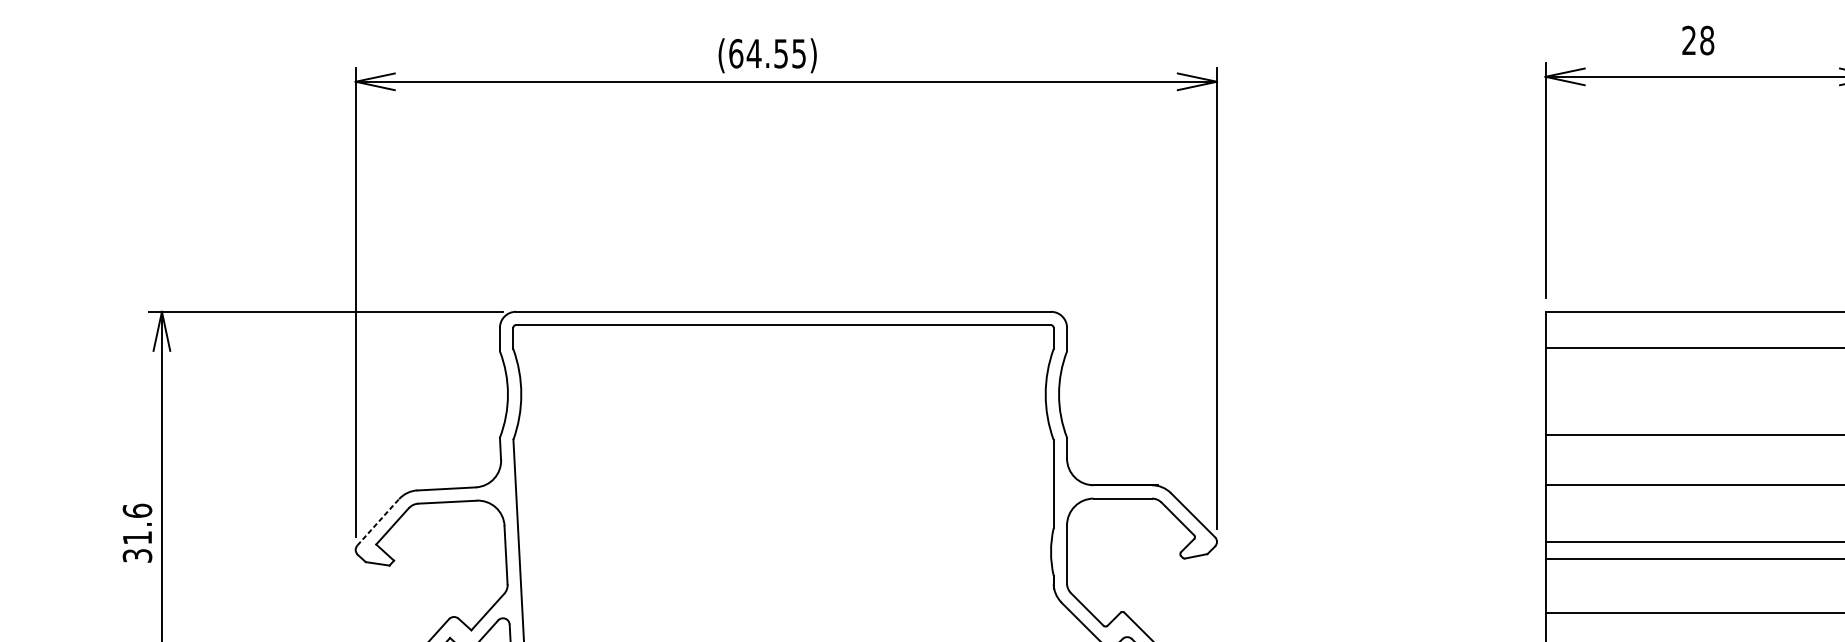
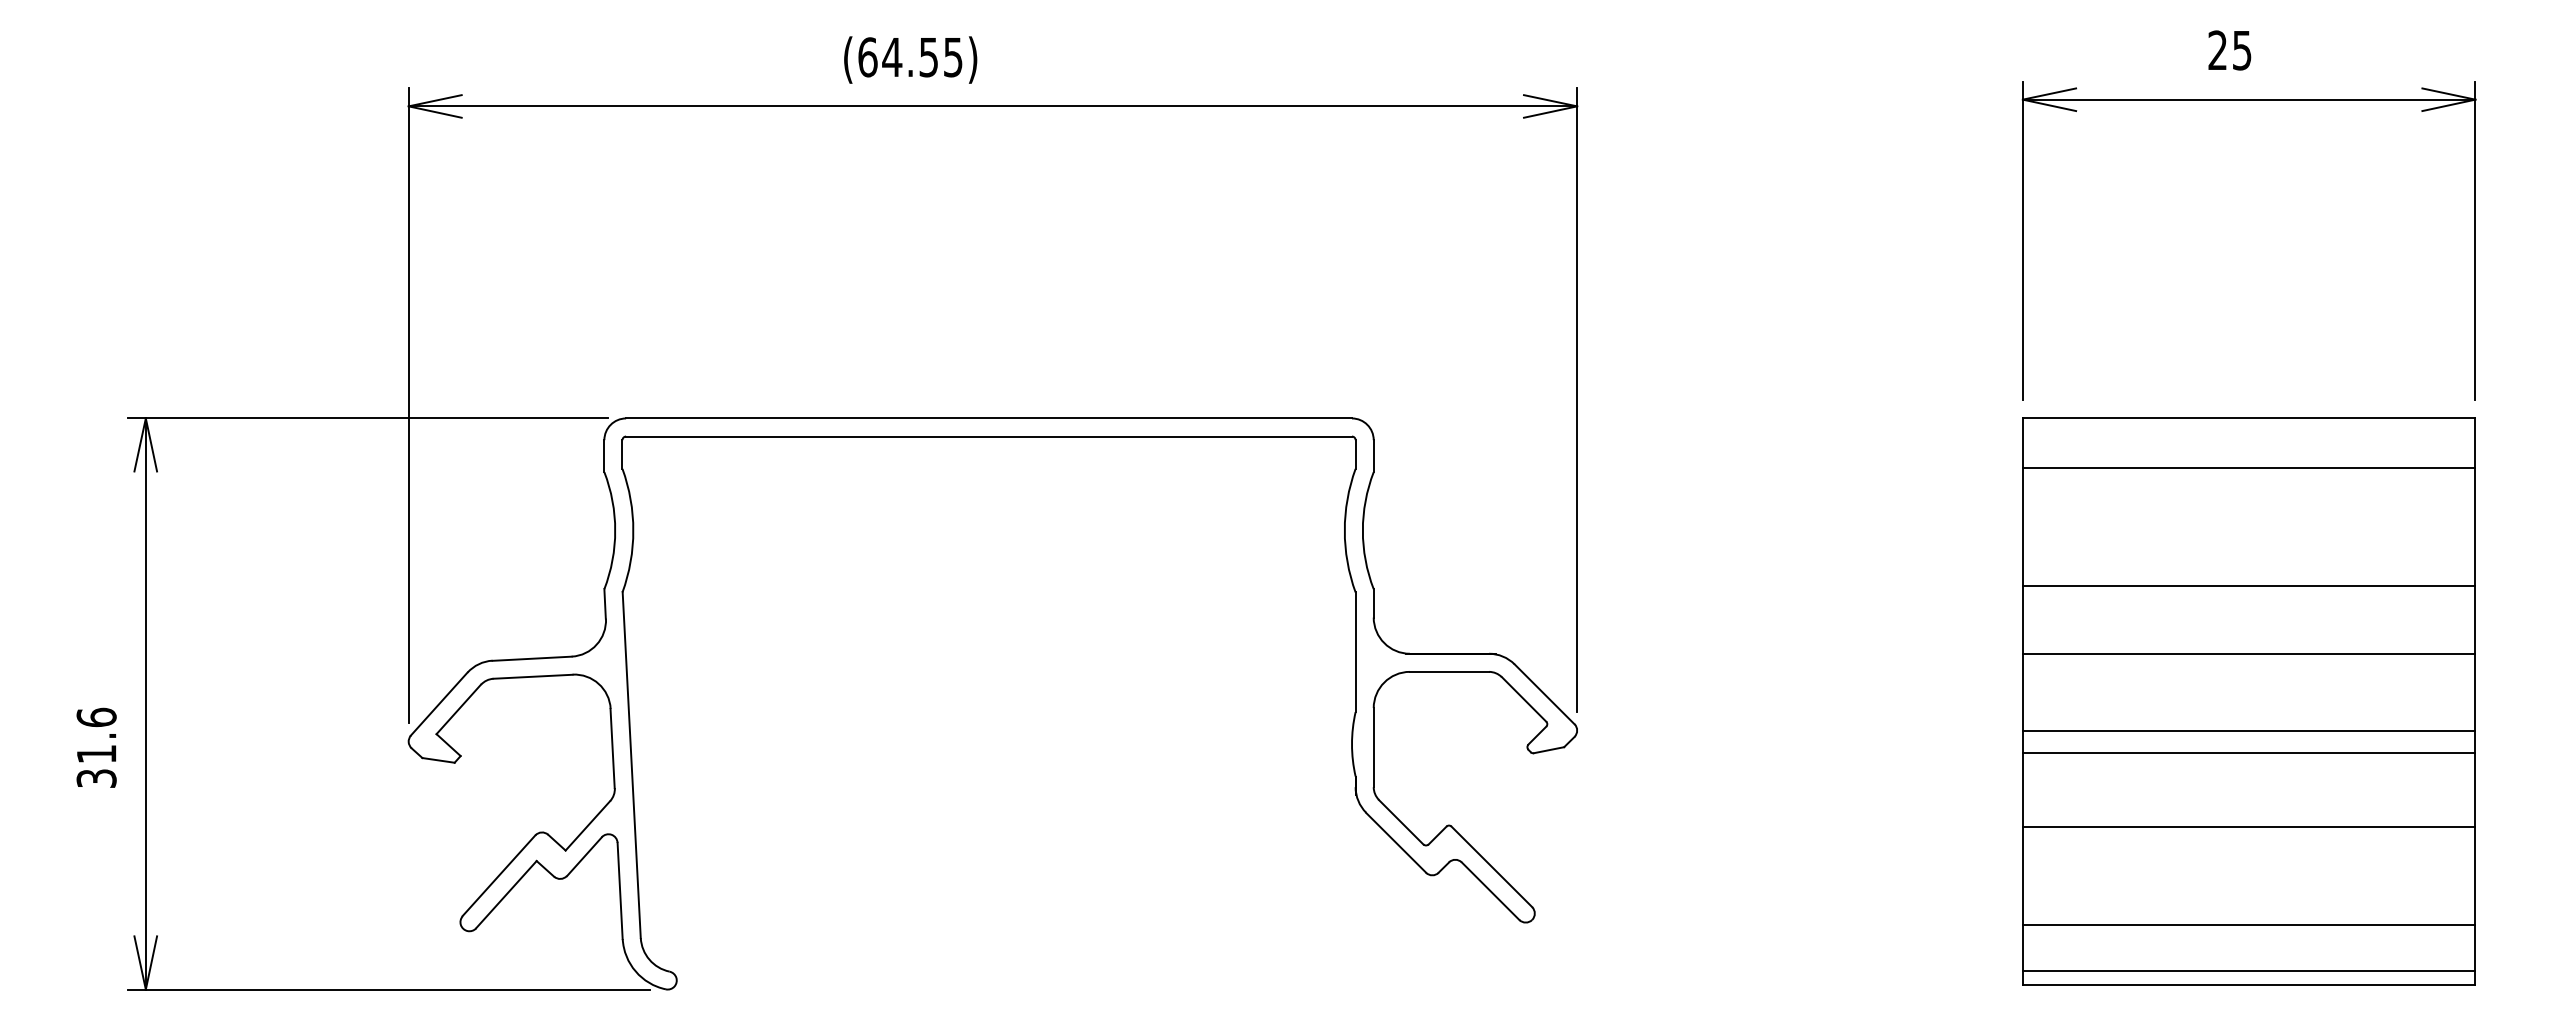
text: (1706, 40) -> (2241, 50), 28 -> 25
text: (767, 55) -> (910, 59), moved
line: (378, 521) -> (439, 703), dashed -> solid
text: (137, 532) -> (96, 747), moved

